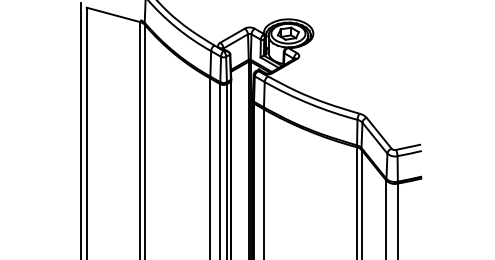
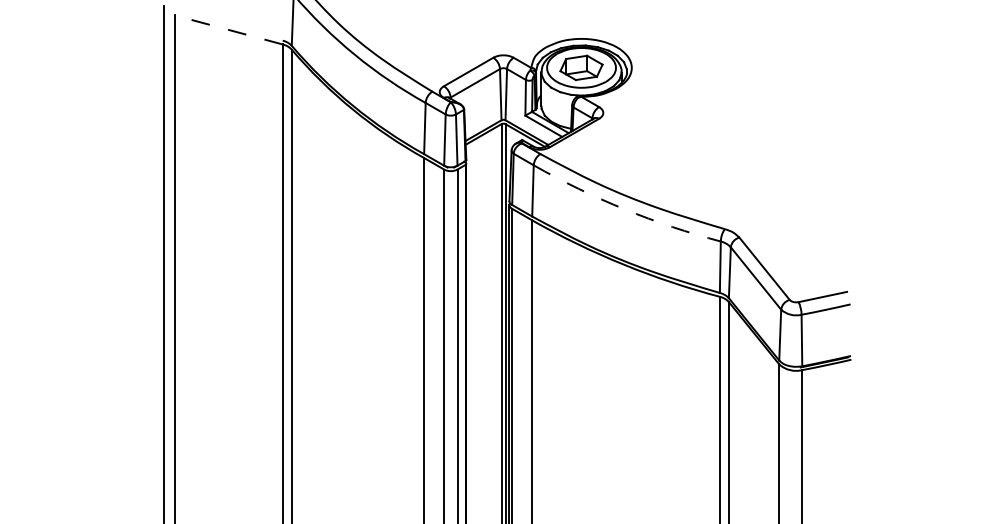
line: (113, 14) -> (228, 29), solid -> dashed
arc: (309, 103) -> (624, 208), solid -> dashed

